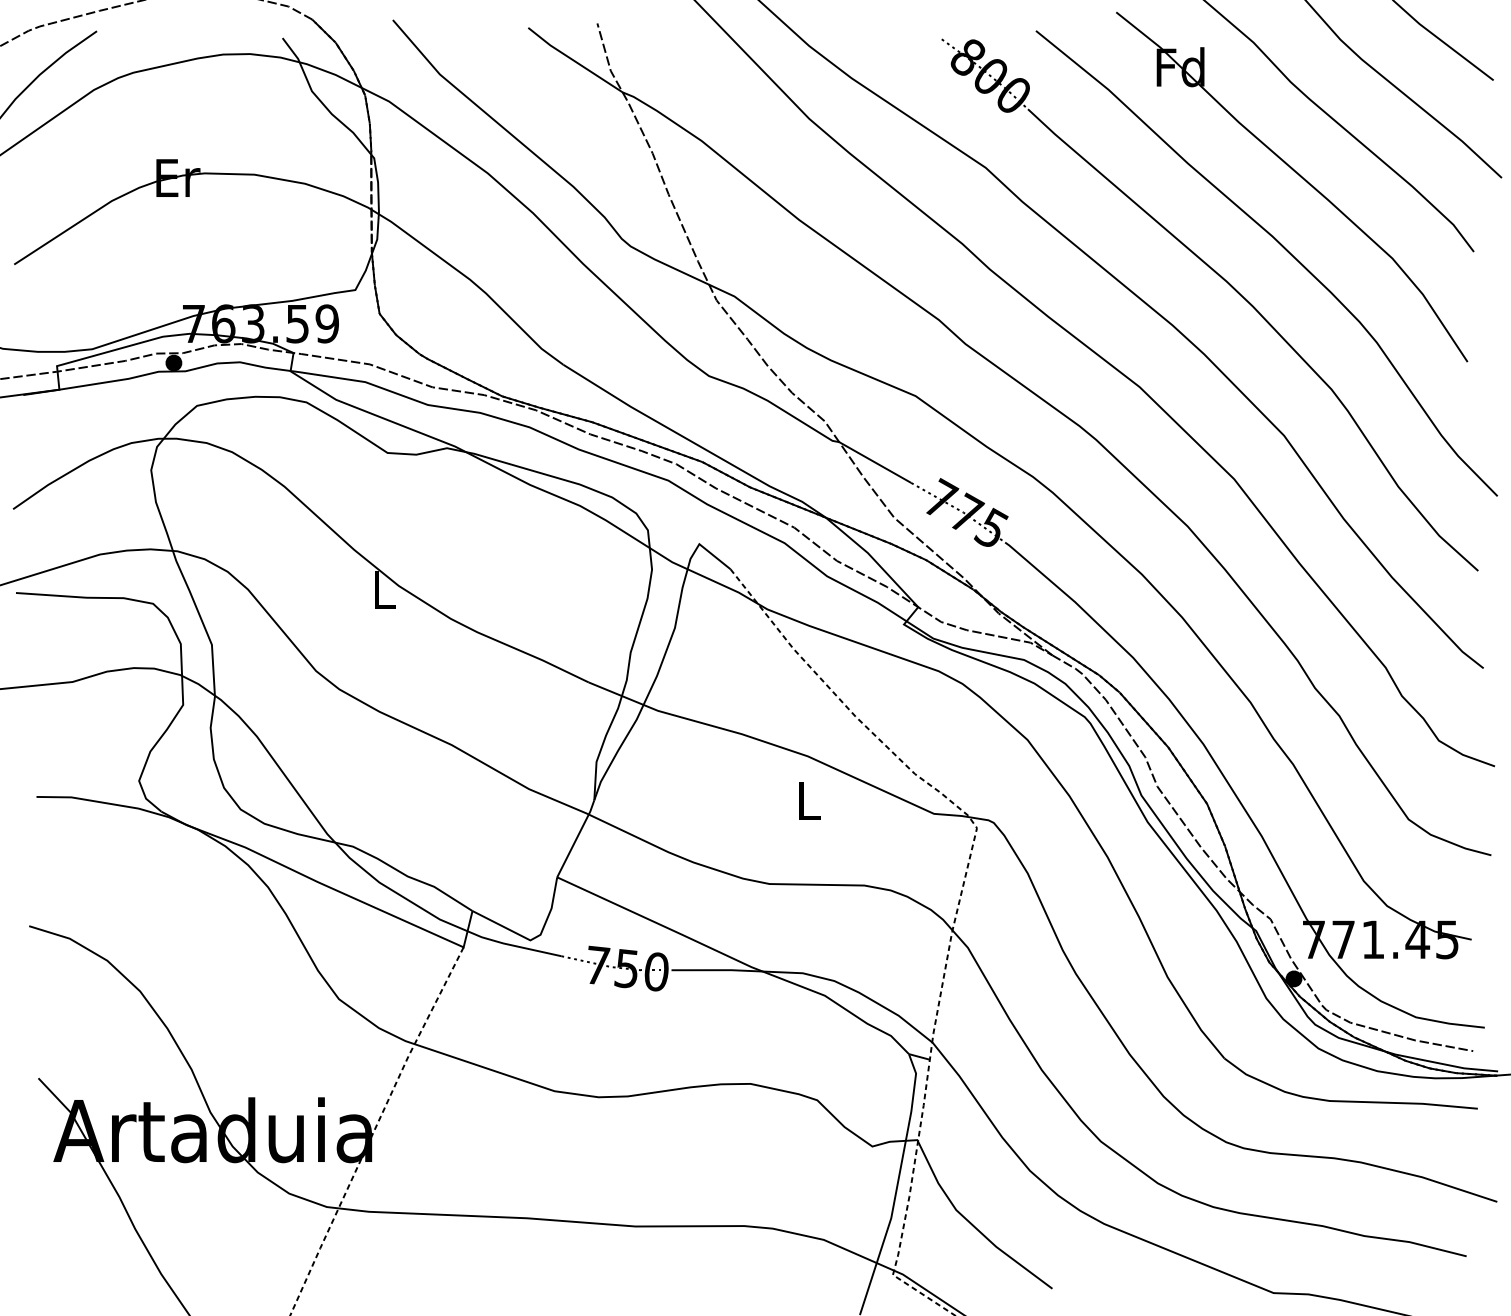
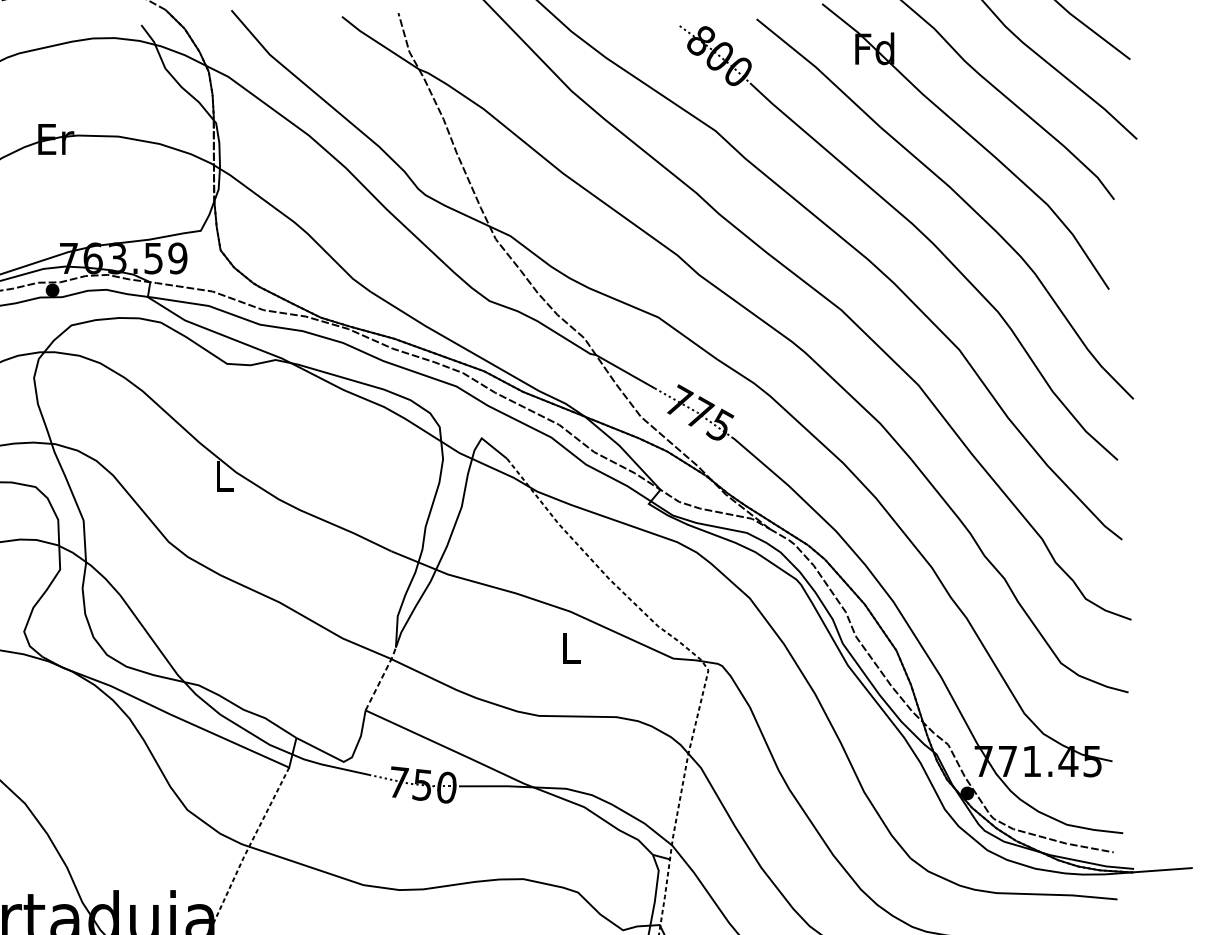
line: (576, 838) -> (381, 678), solid -> dashed

